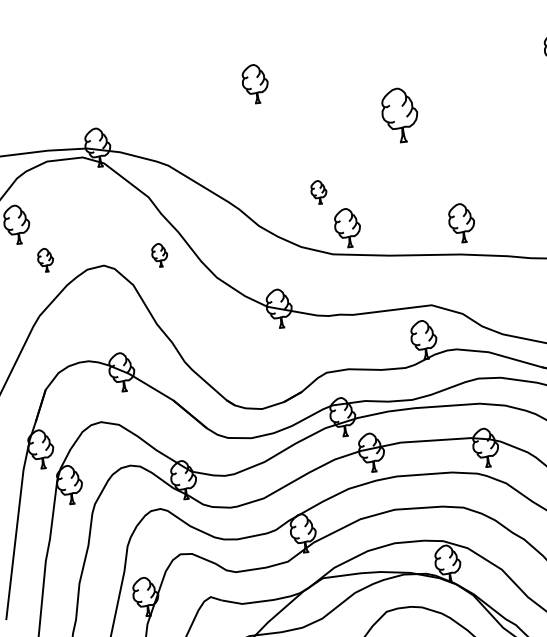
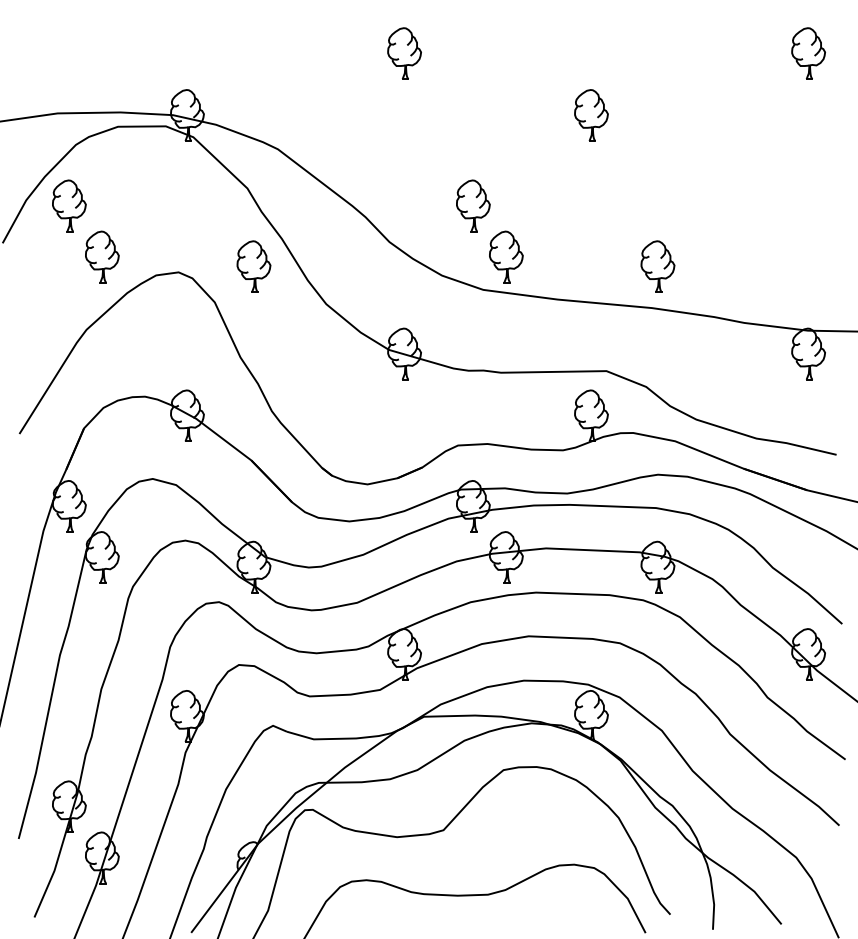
part: (400, 115) -> (591, 115), size x0.71
part: (319, 192) -> (473, 205), size x1.67
part: (159, 255) -> (253, 266), size x1.67
part: (45, 259) -> (102, 256), size x1.67

